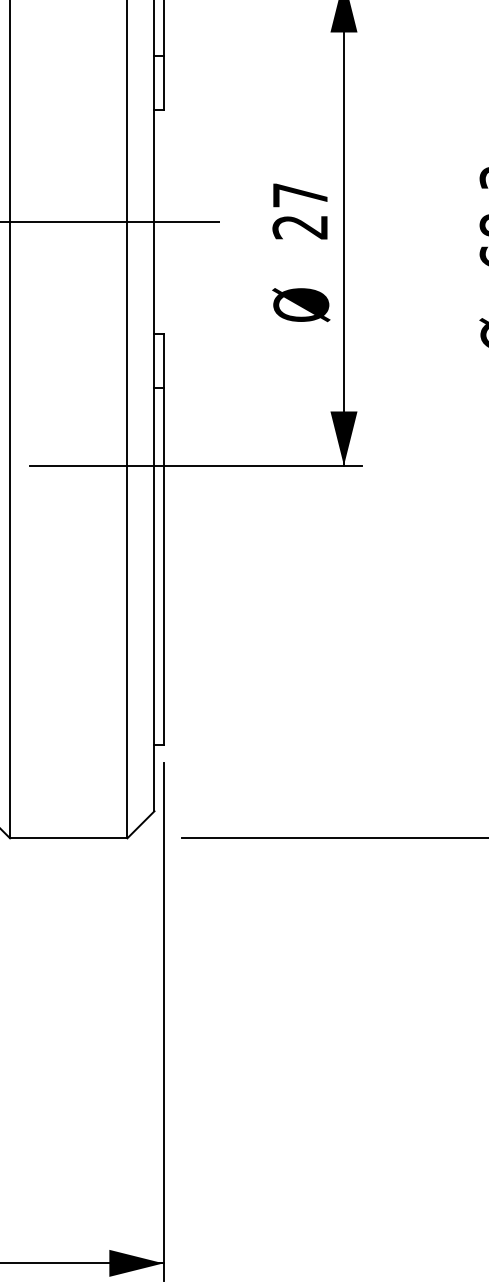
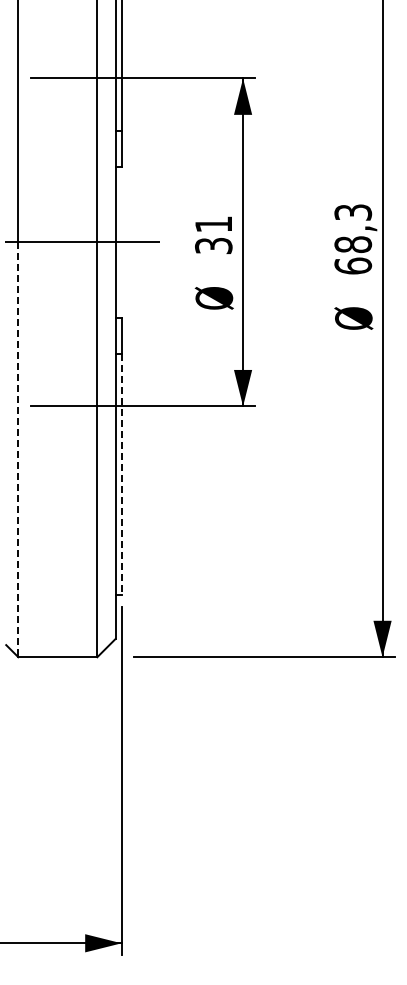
text: (300, 211) -> (213, 235), 27 -> 31
line: (10, 531) -> (18, 450), solid -> dashed
line: (163, 566) -> (121, 474), solid -> dashed

